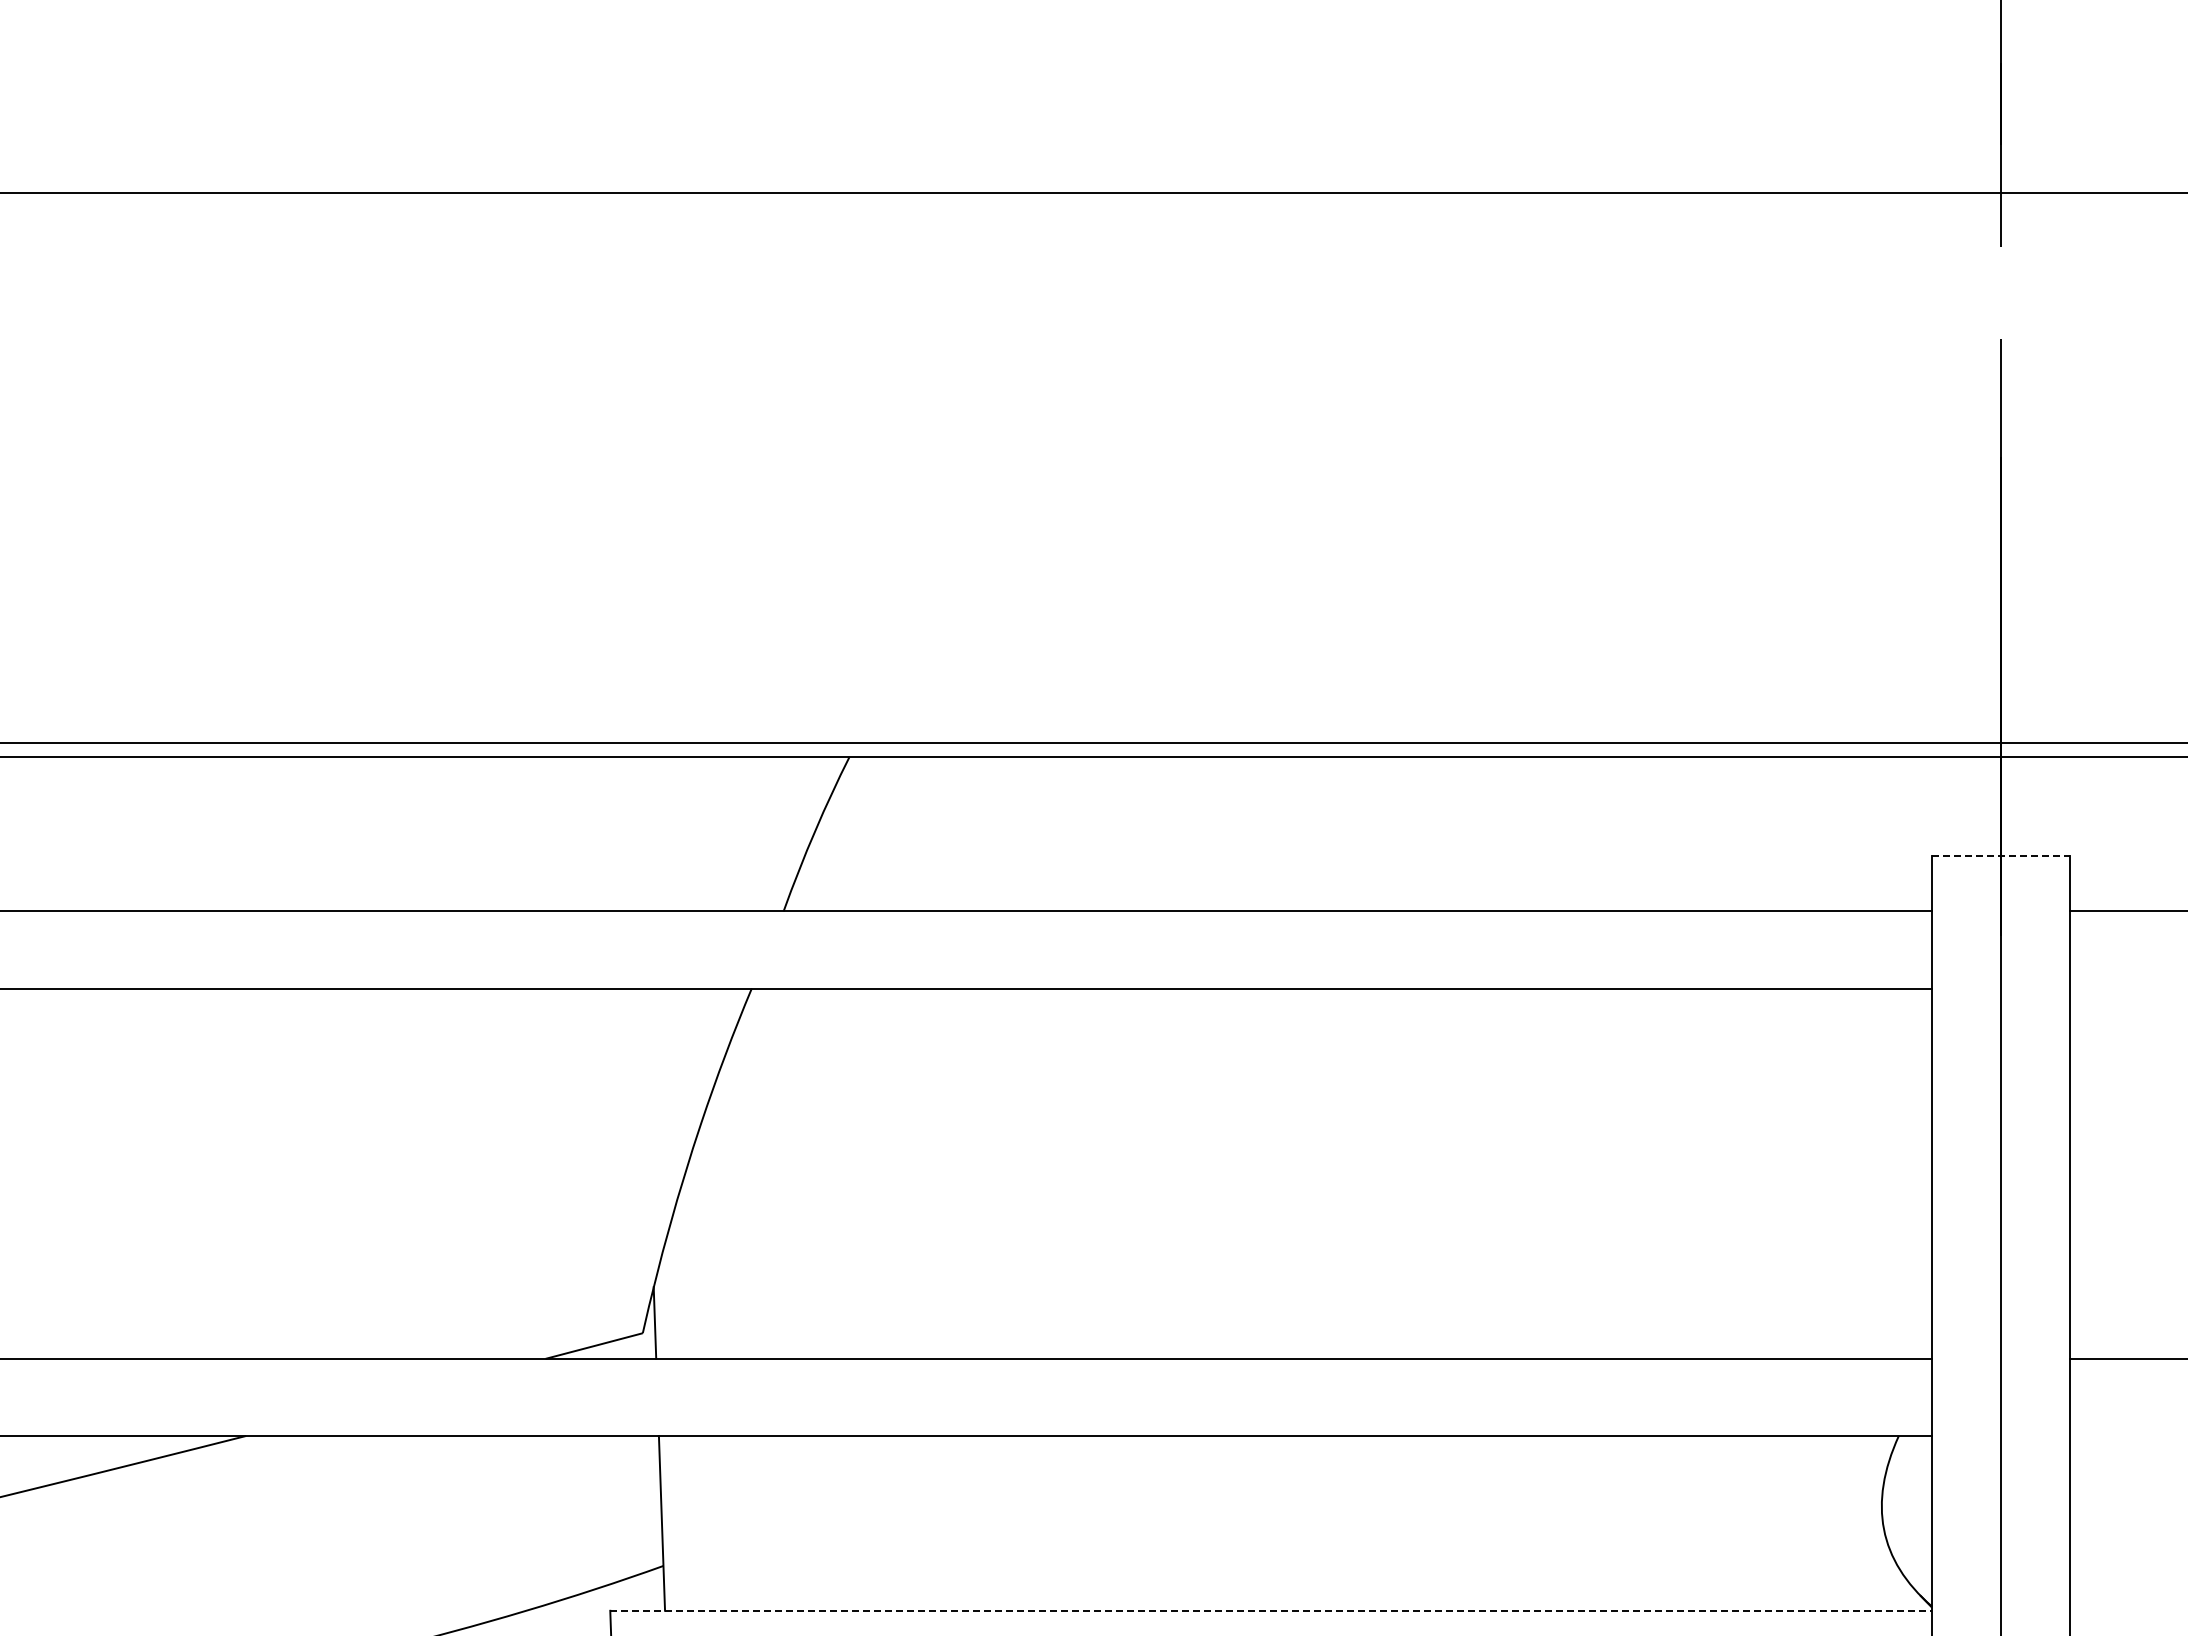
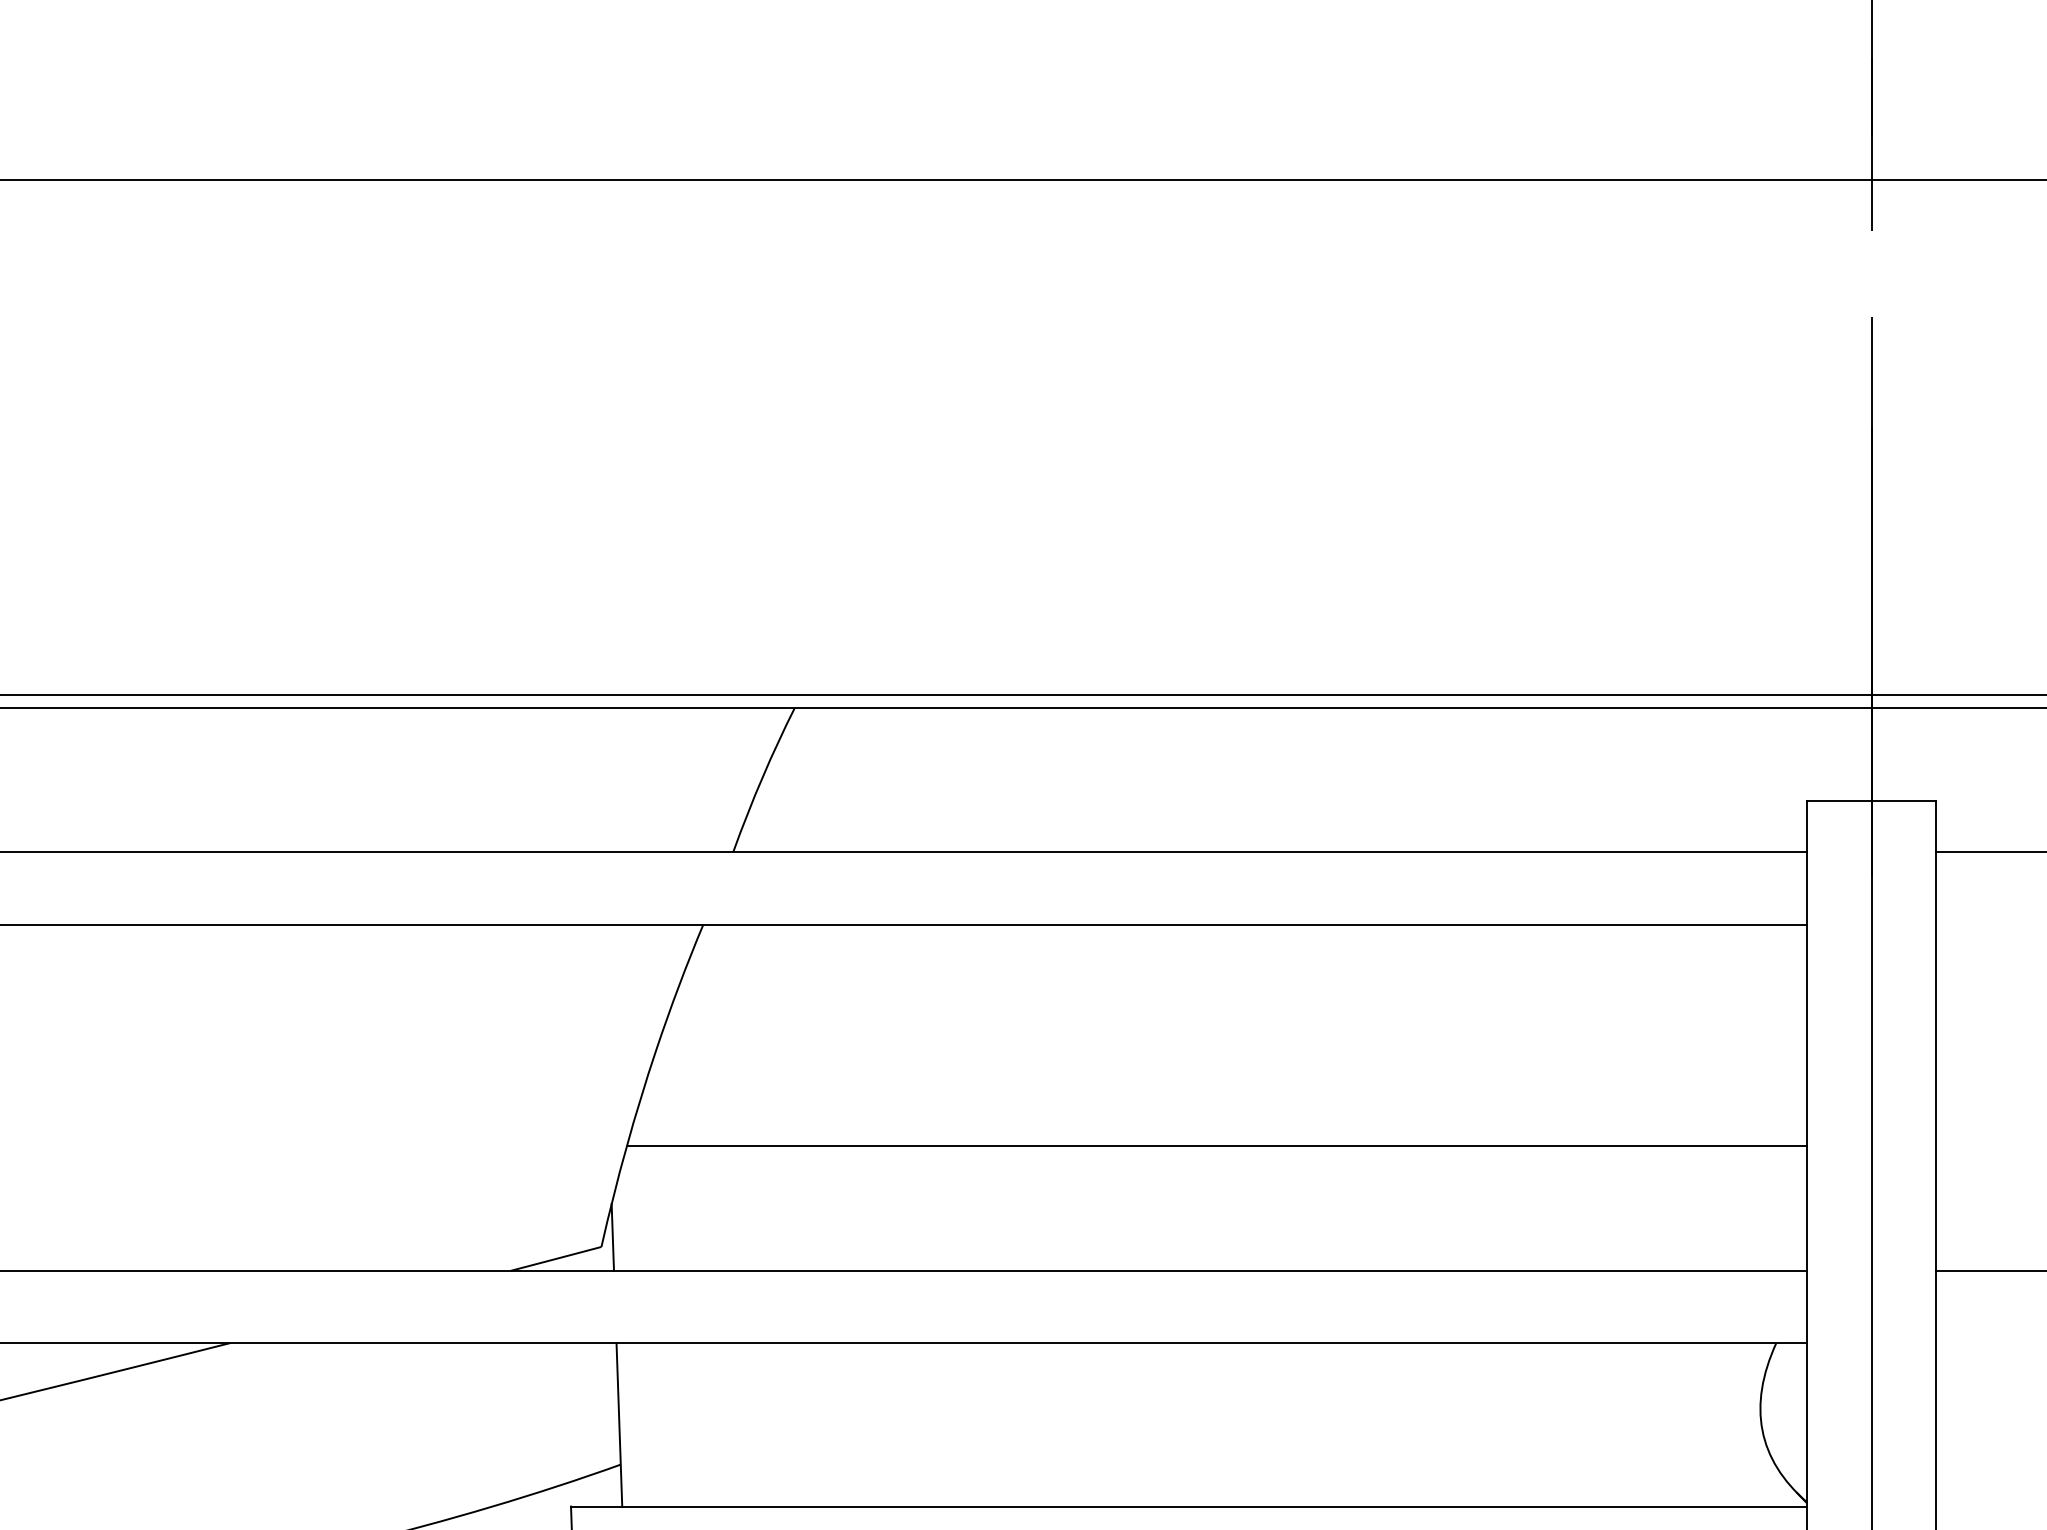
line: (2000, 856) -> (1871, 801), dashed -> solid
line: (1300, 1225) -> (1216, 1146), added
line: (1271, 1610) -> (1189, 1506), dashed -> solid

